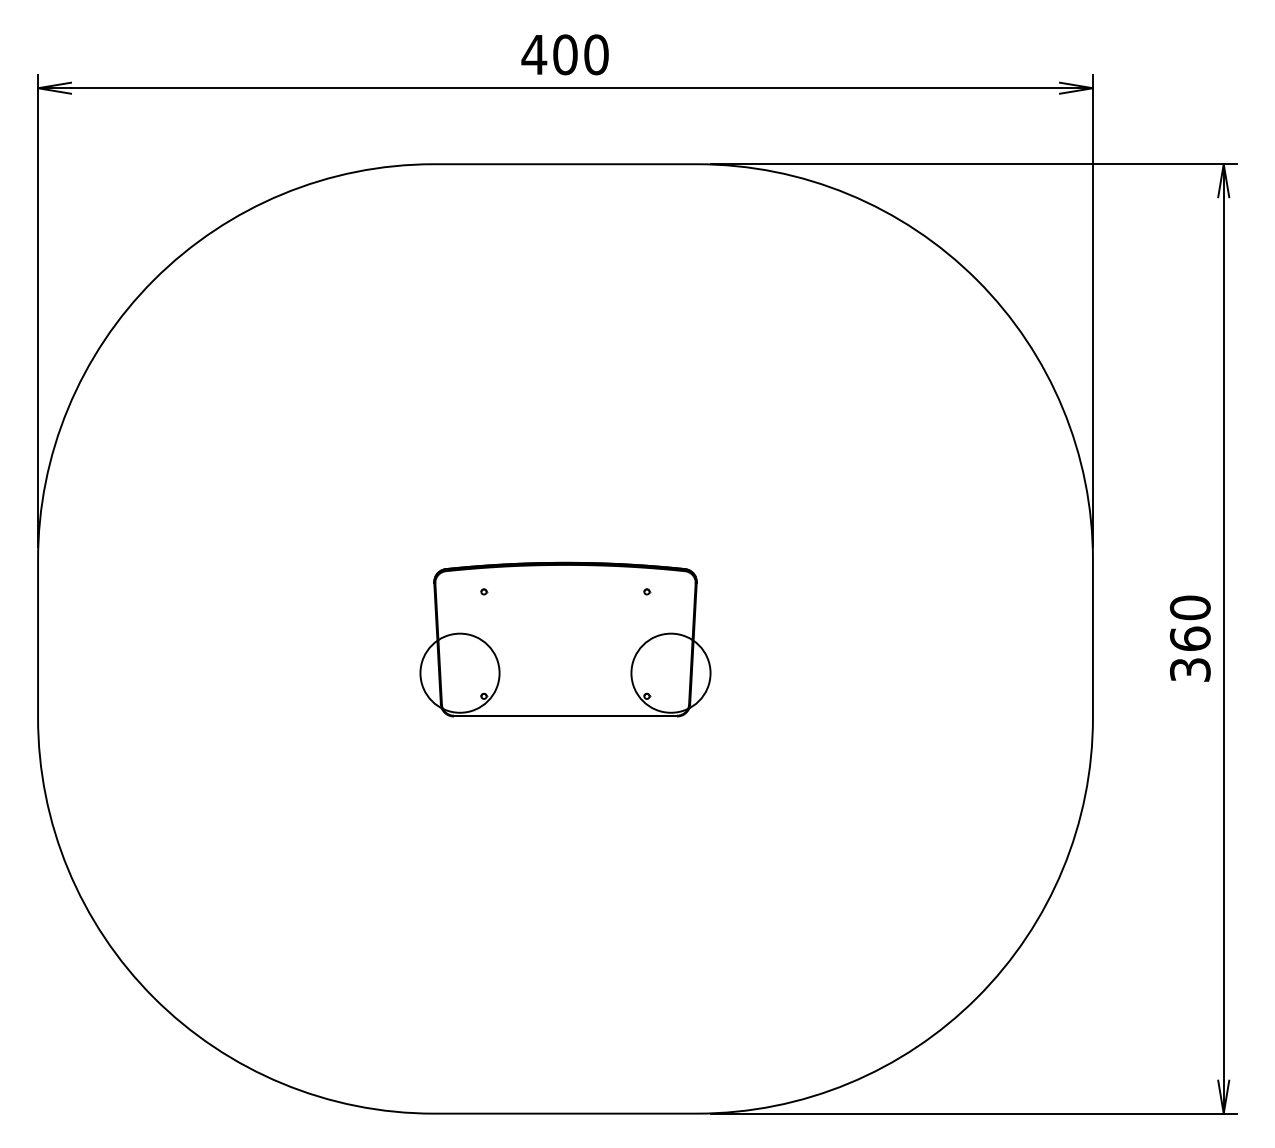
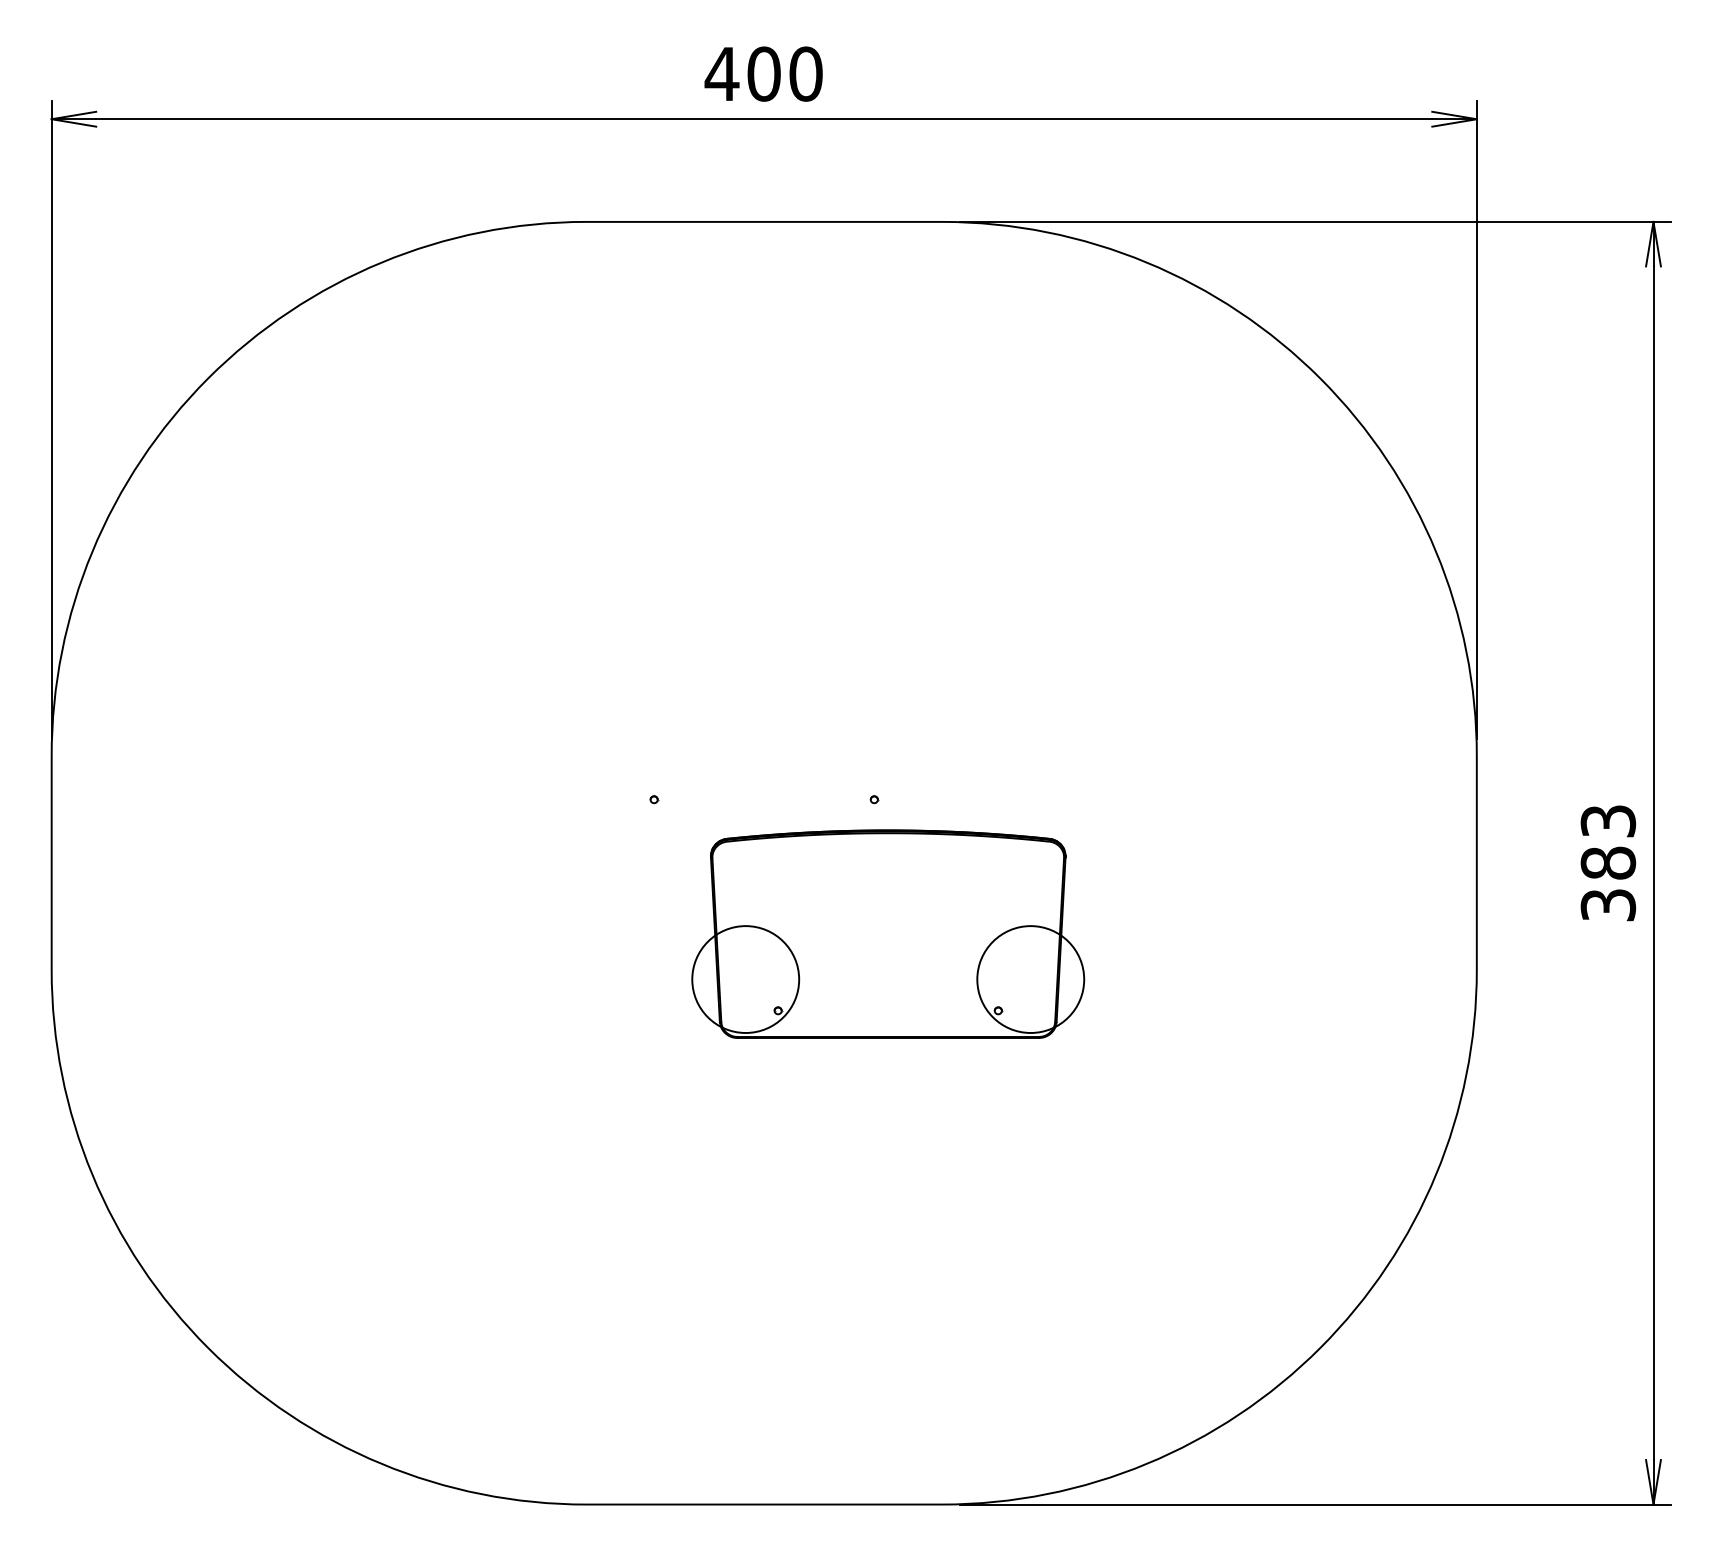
text: (1190, 622) -> (1608, 841), 360 -> 383
part: (565, 639) -> (888, 933), moved

